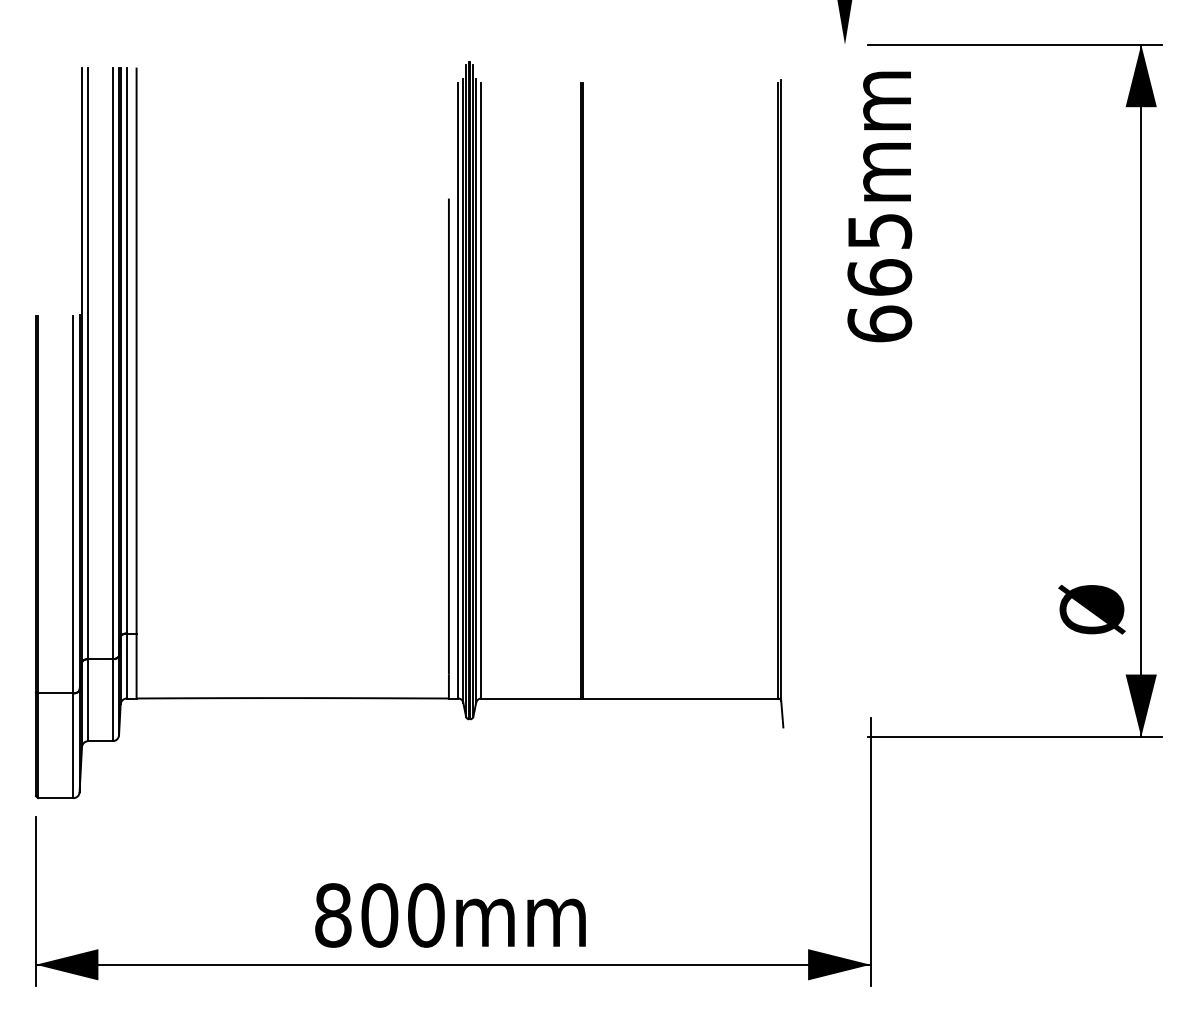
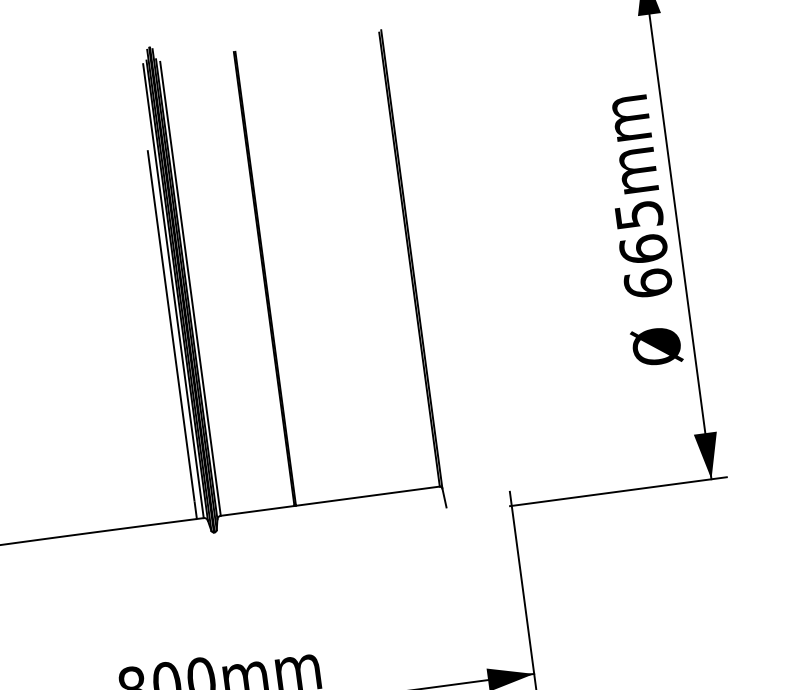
text: (879, 206) -> (636, 196), moved
text: (1091, 609) -> (656, 346), moved

